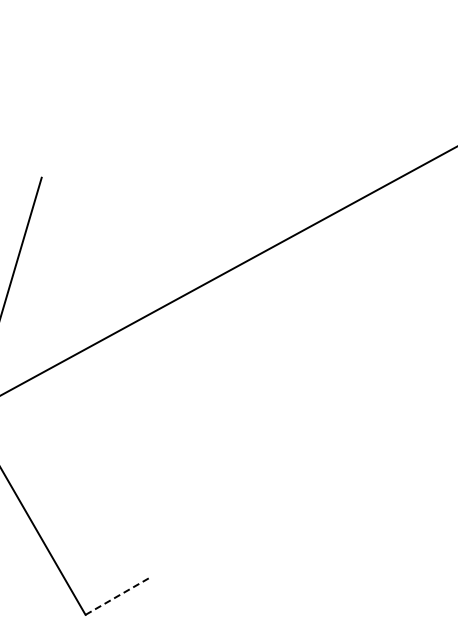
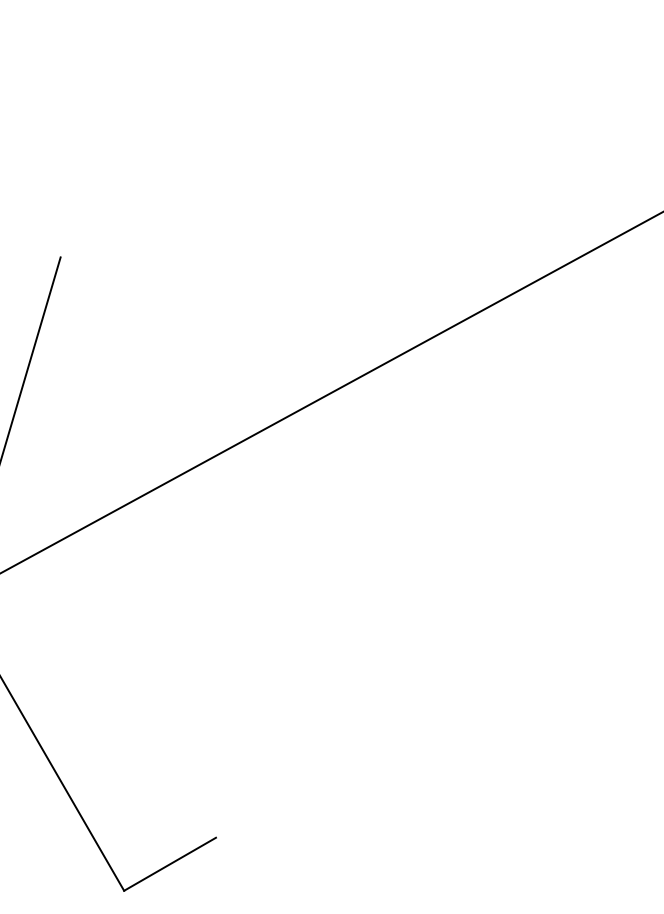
line: (117, 596) -> (170, 864), dashed -> solid

